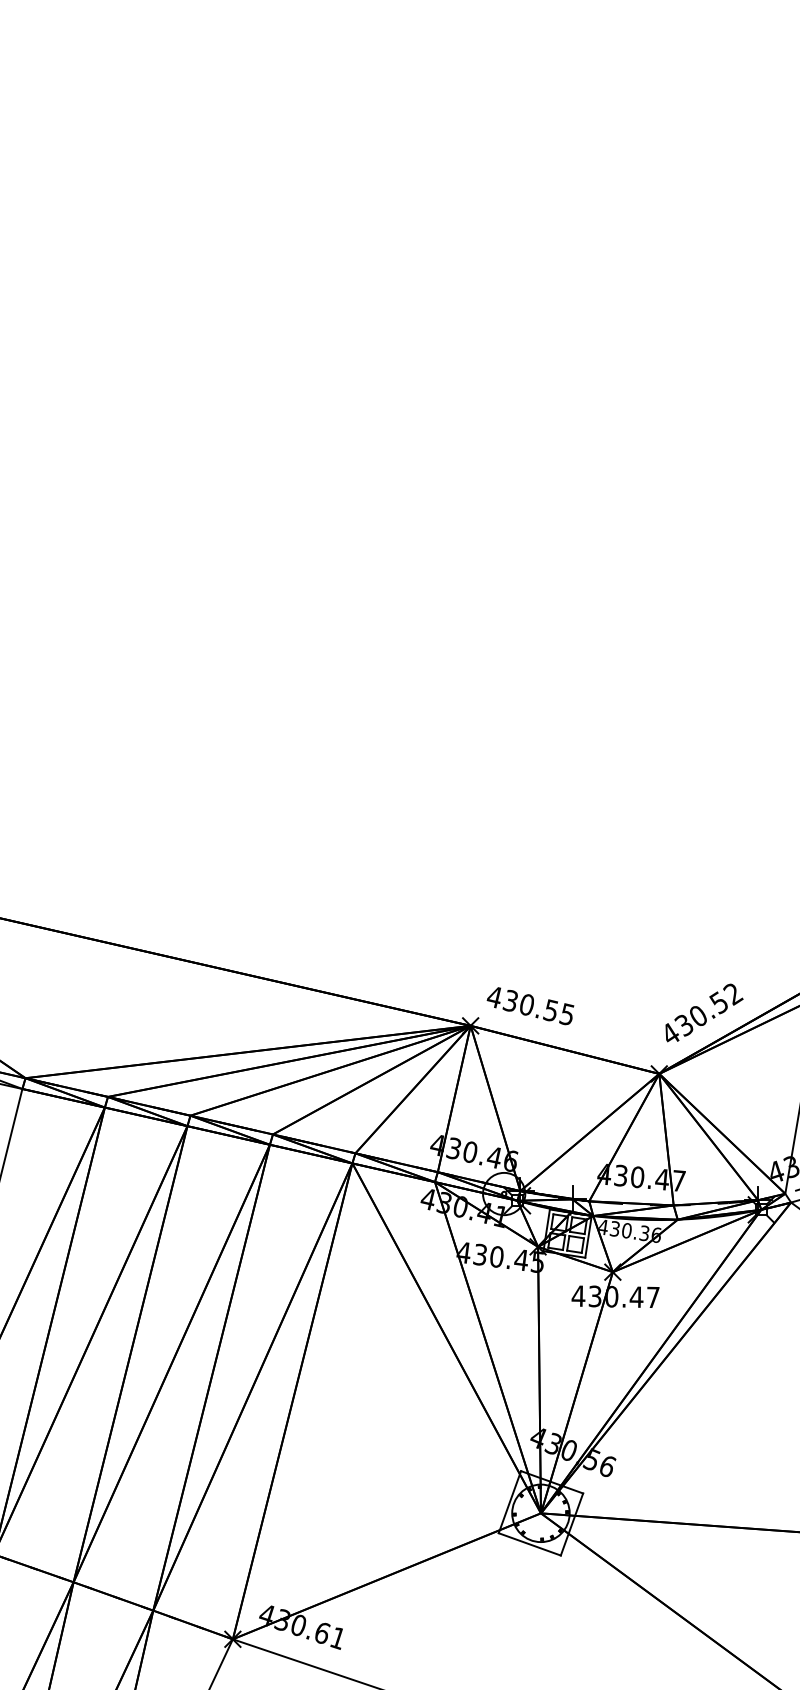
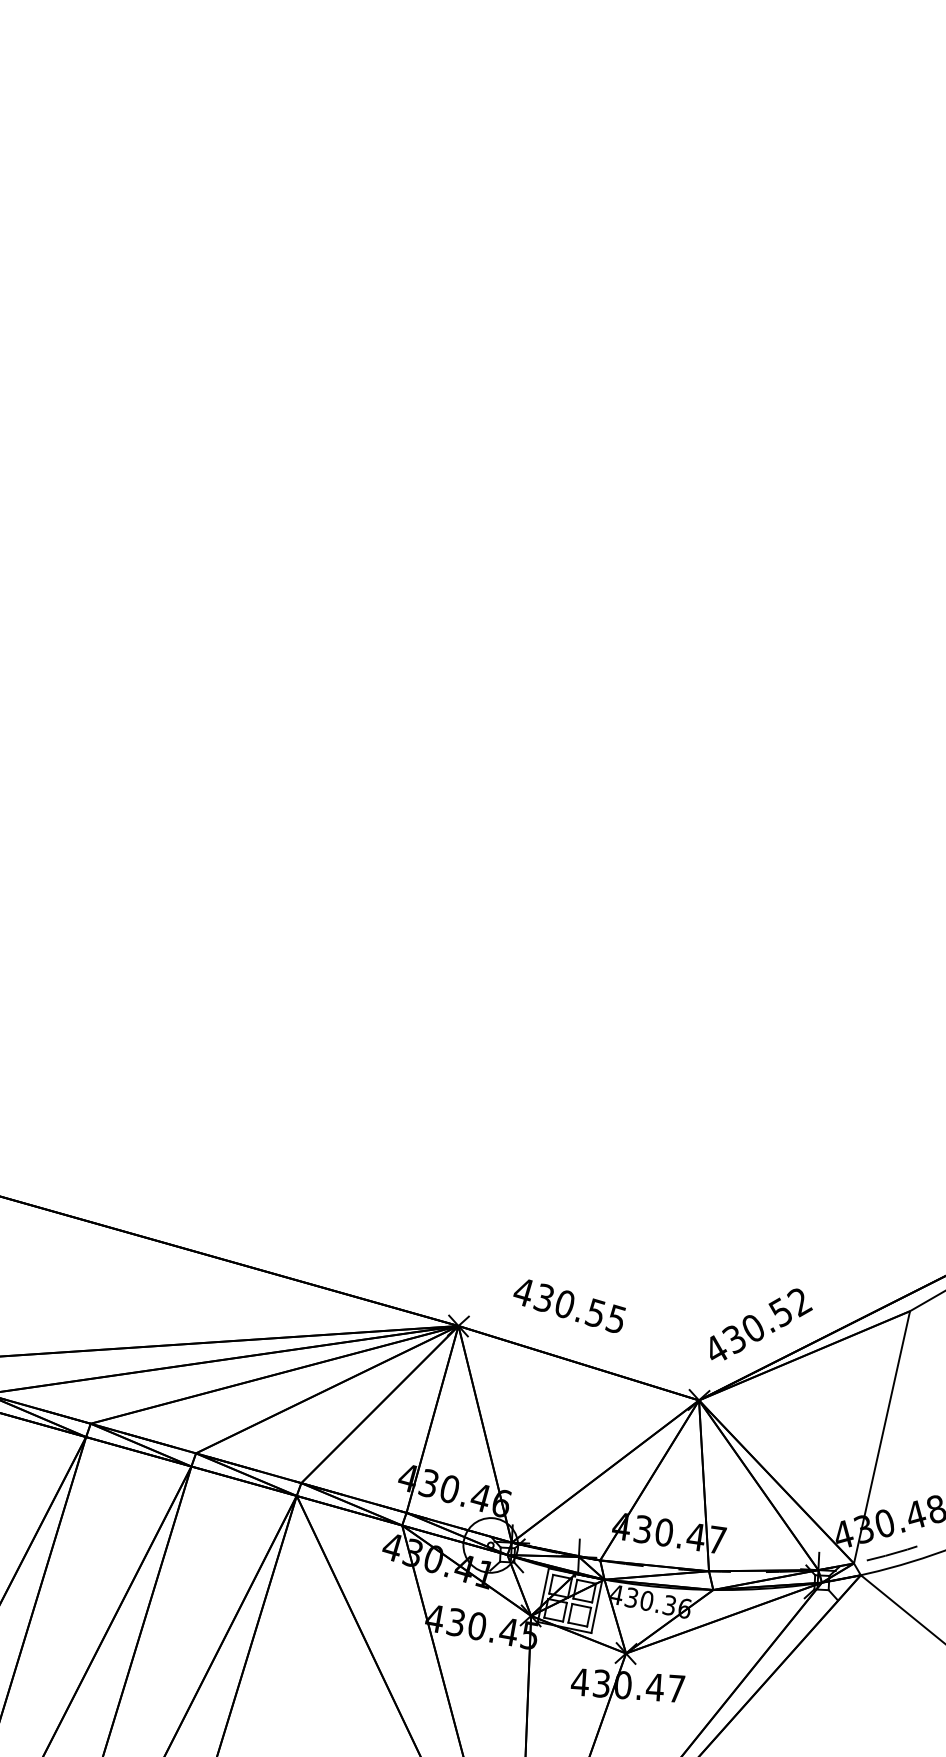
text: (530, 1006) -> (569, 1306), moved

